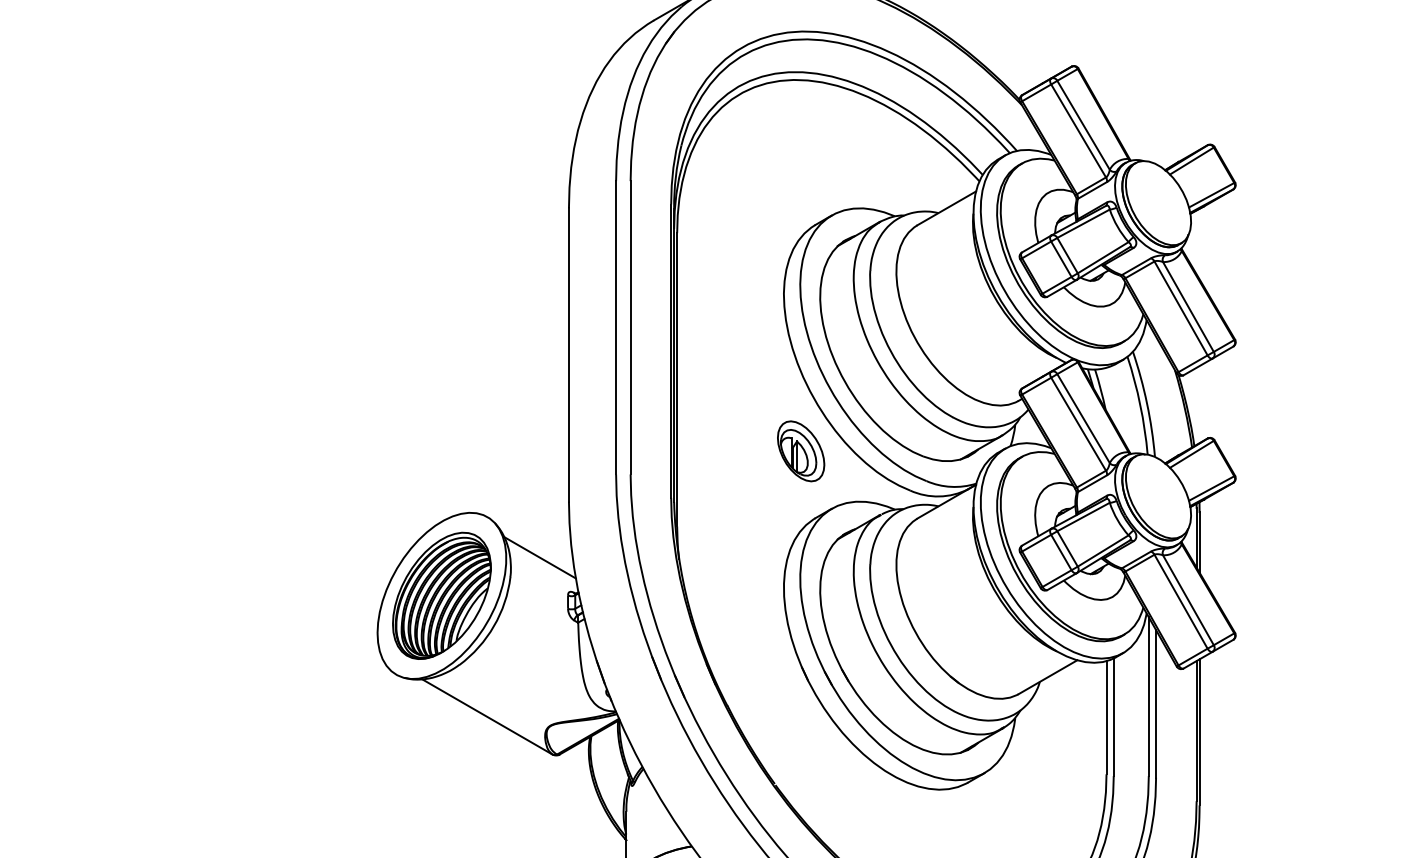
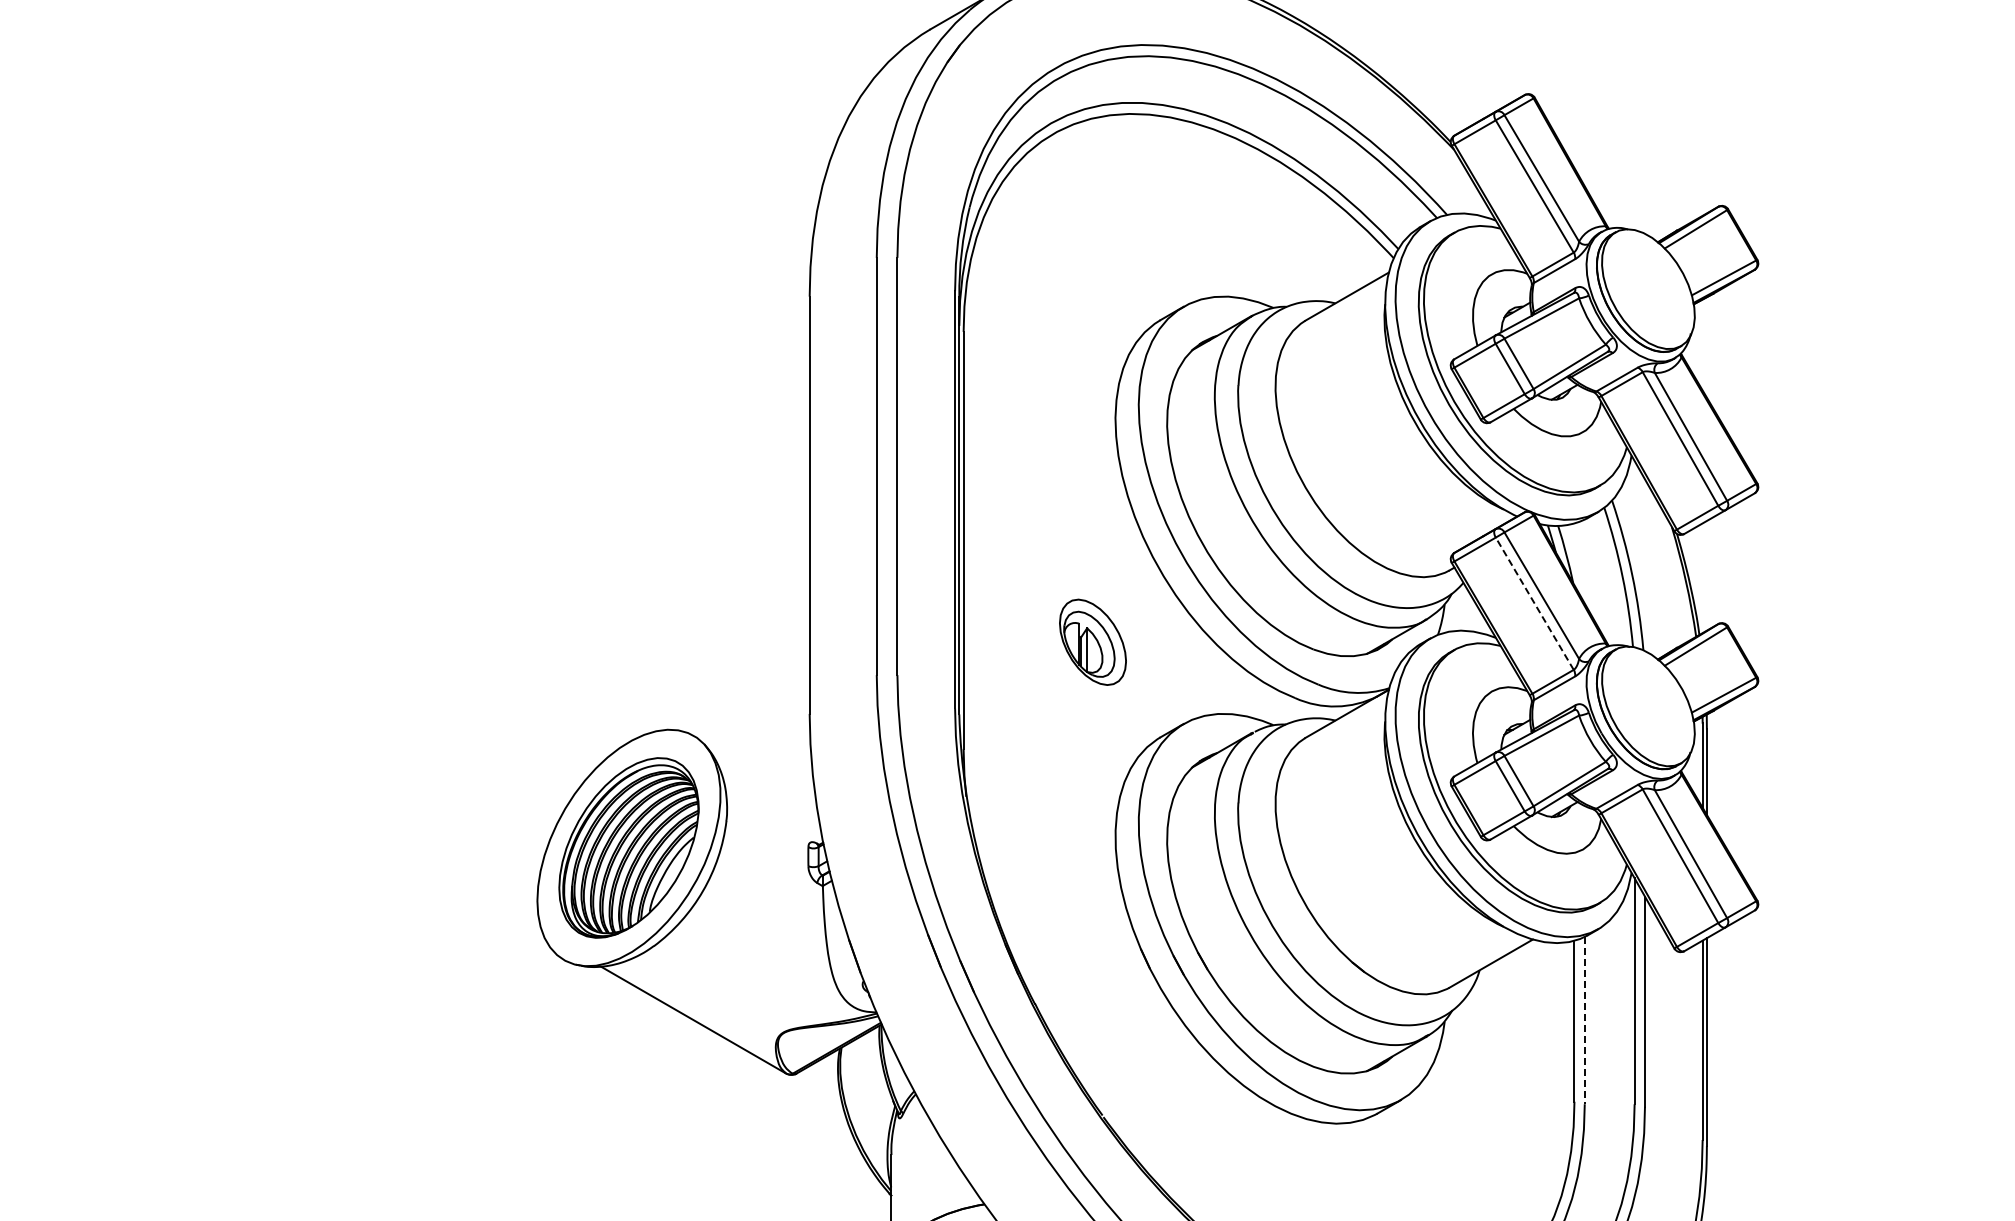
line: (1078, 424) -> (1534, 603), solid -> dashed
part: (800, 450) -> (1092, 641), moved
line: (540, 557) -> (768, 793), removed
line: (1113, 717) -> (1584, 1020), solid -> dashed

